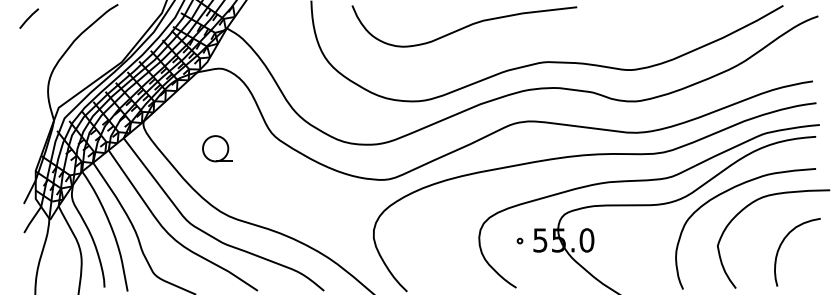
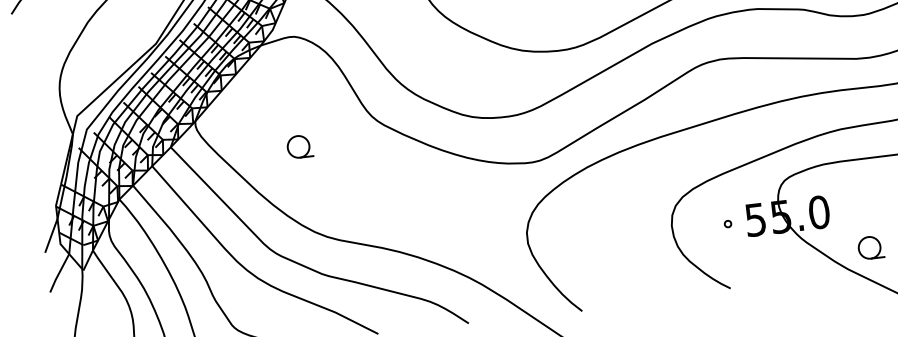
part: (216, 148) -> (299, 146), size x0.62
part: (620, 270) -> (869, 248), added

